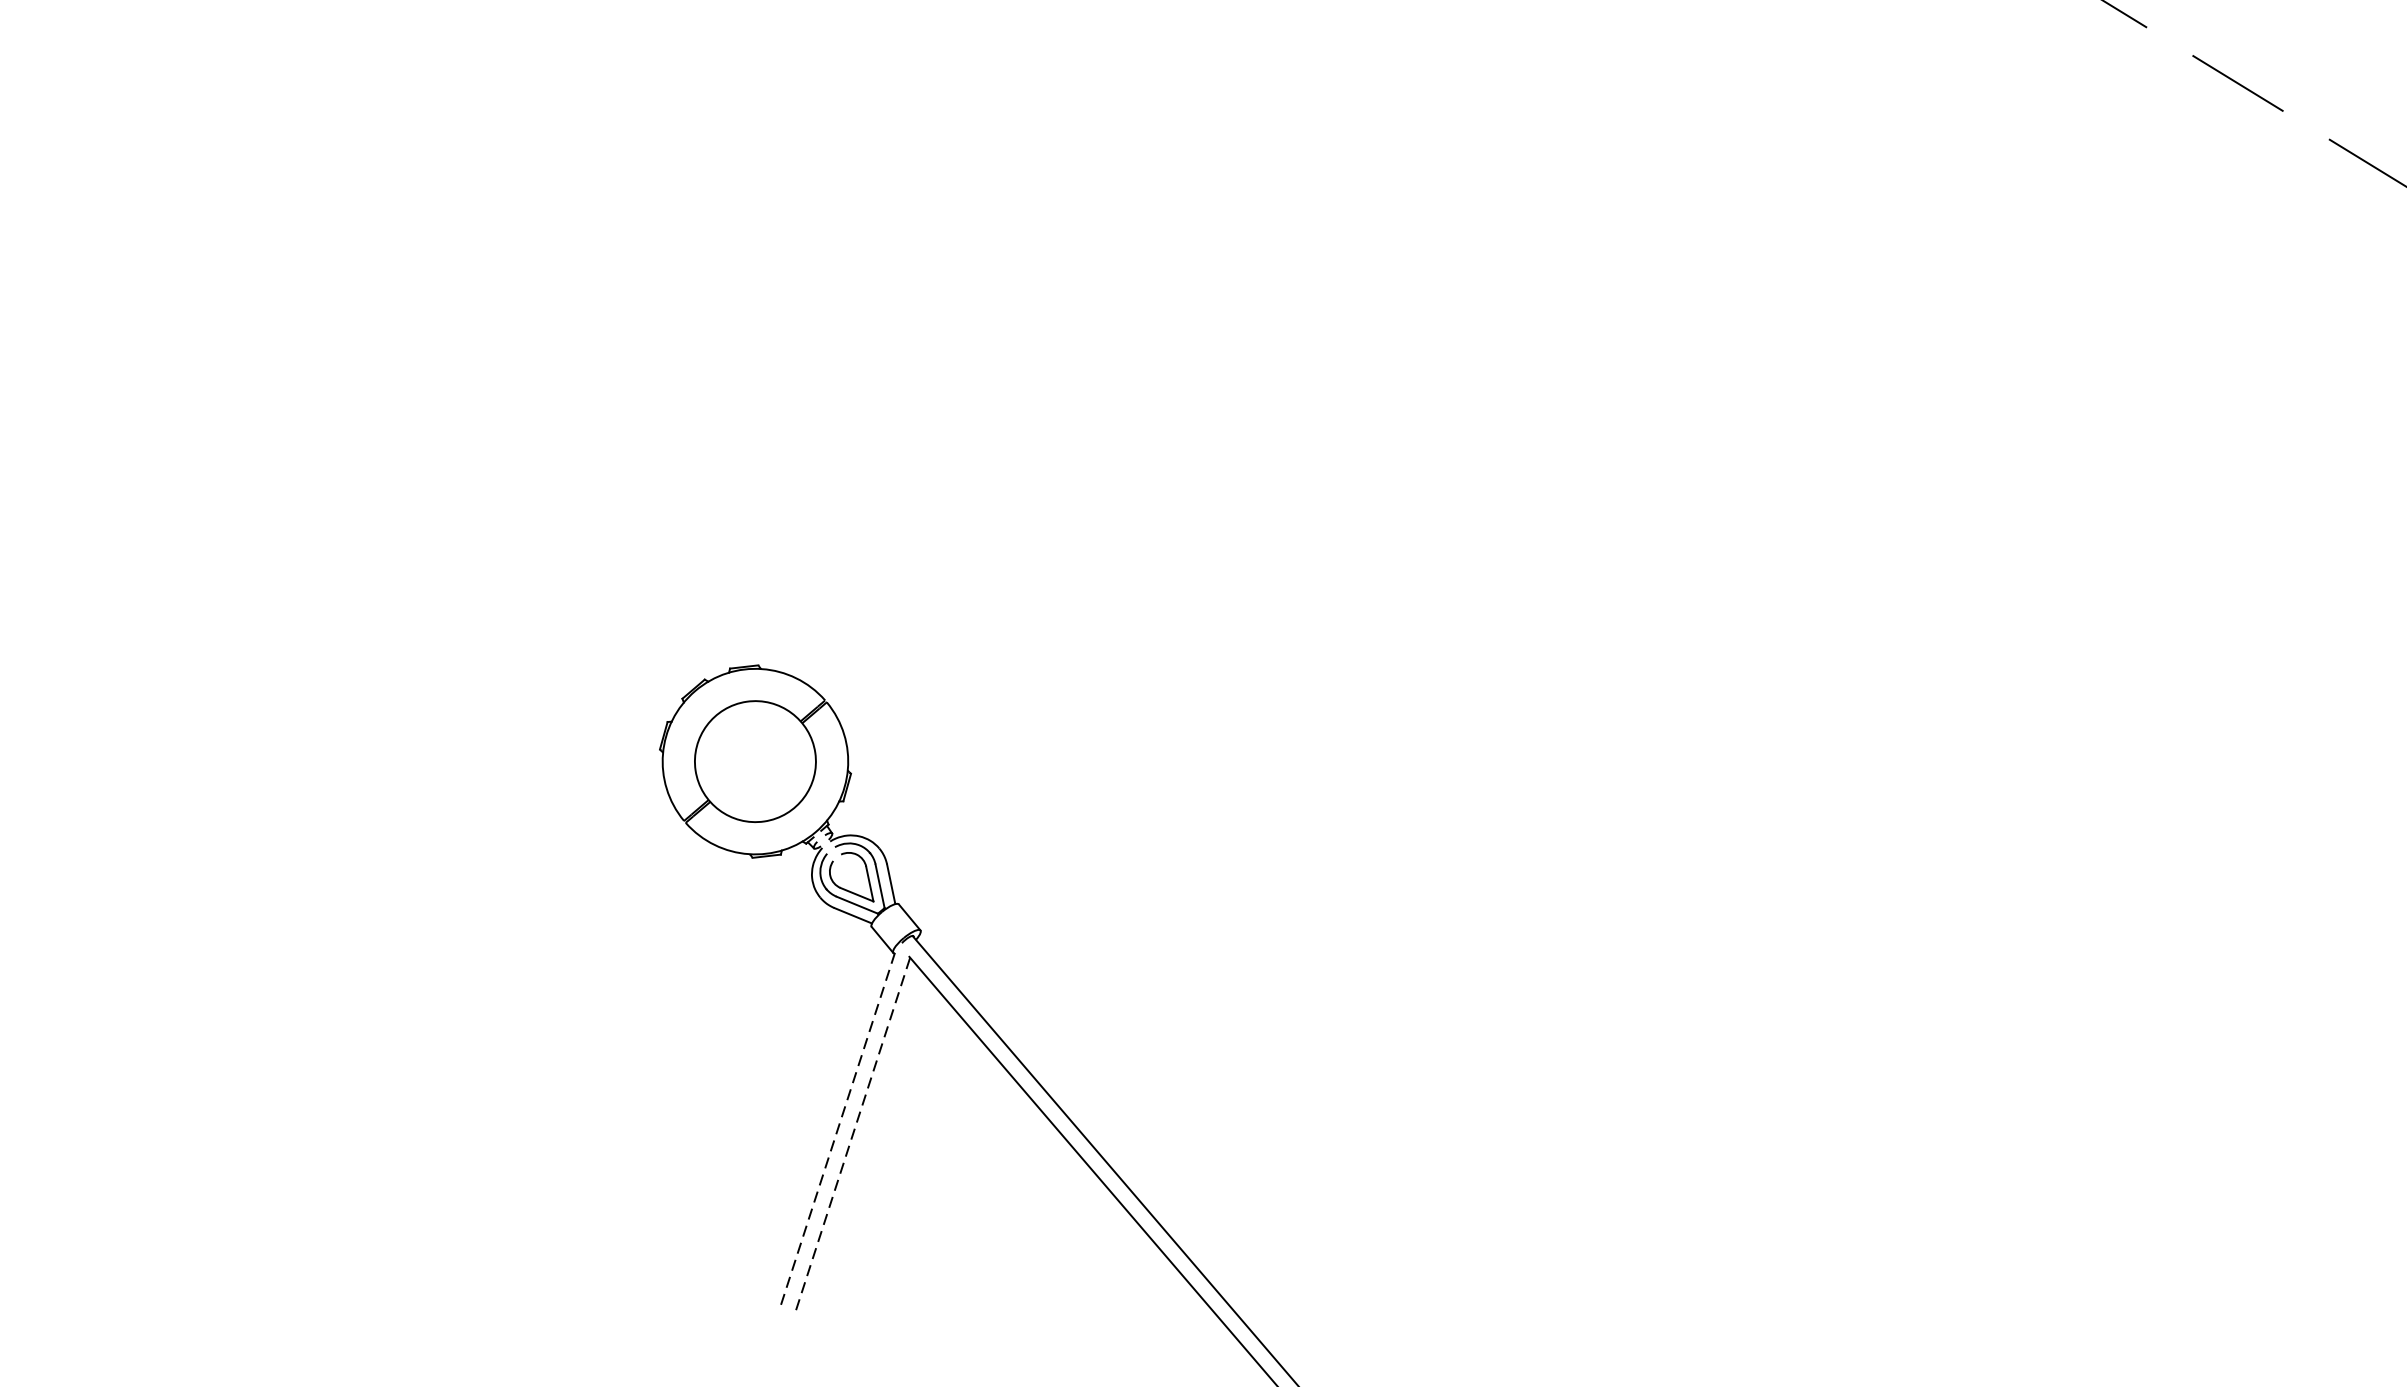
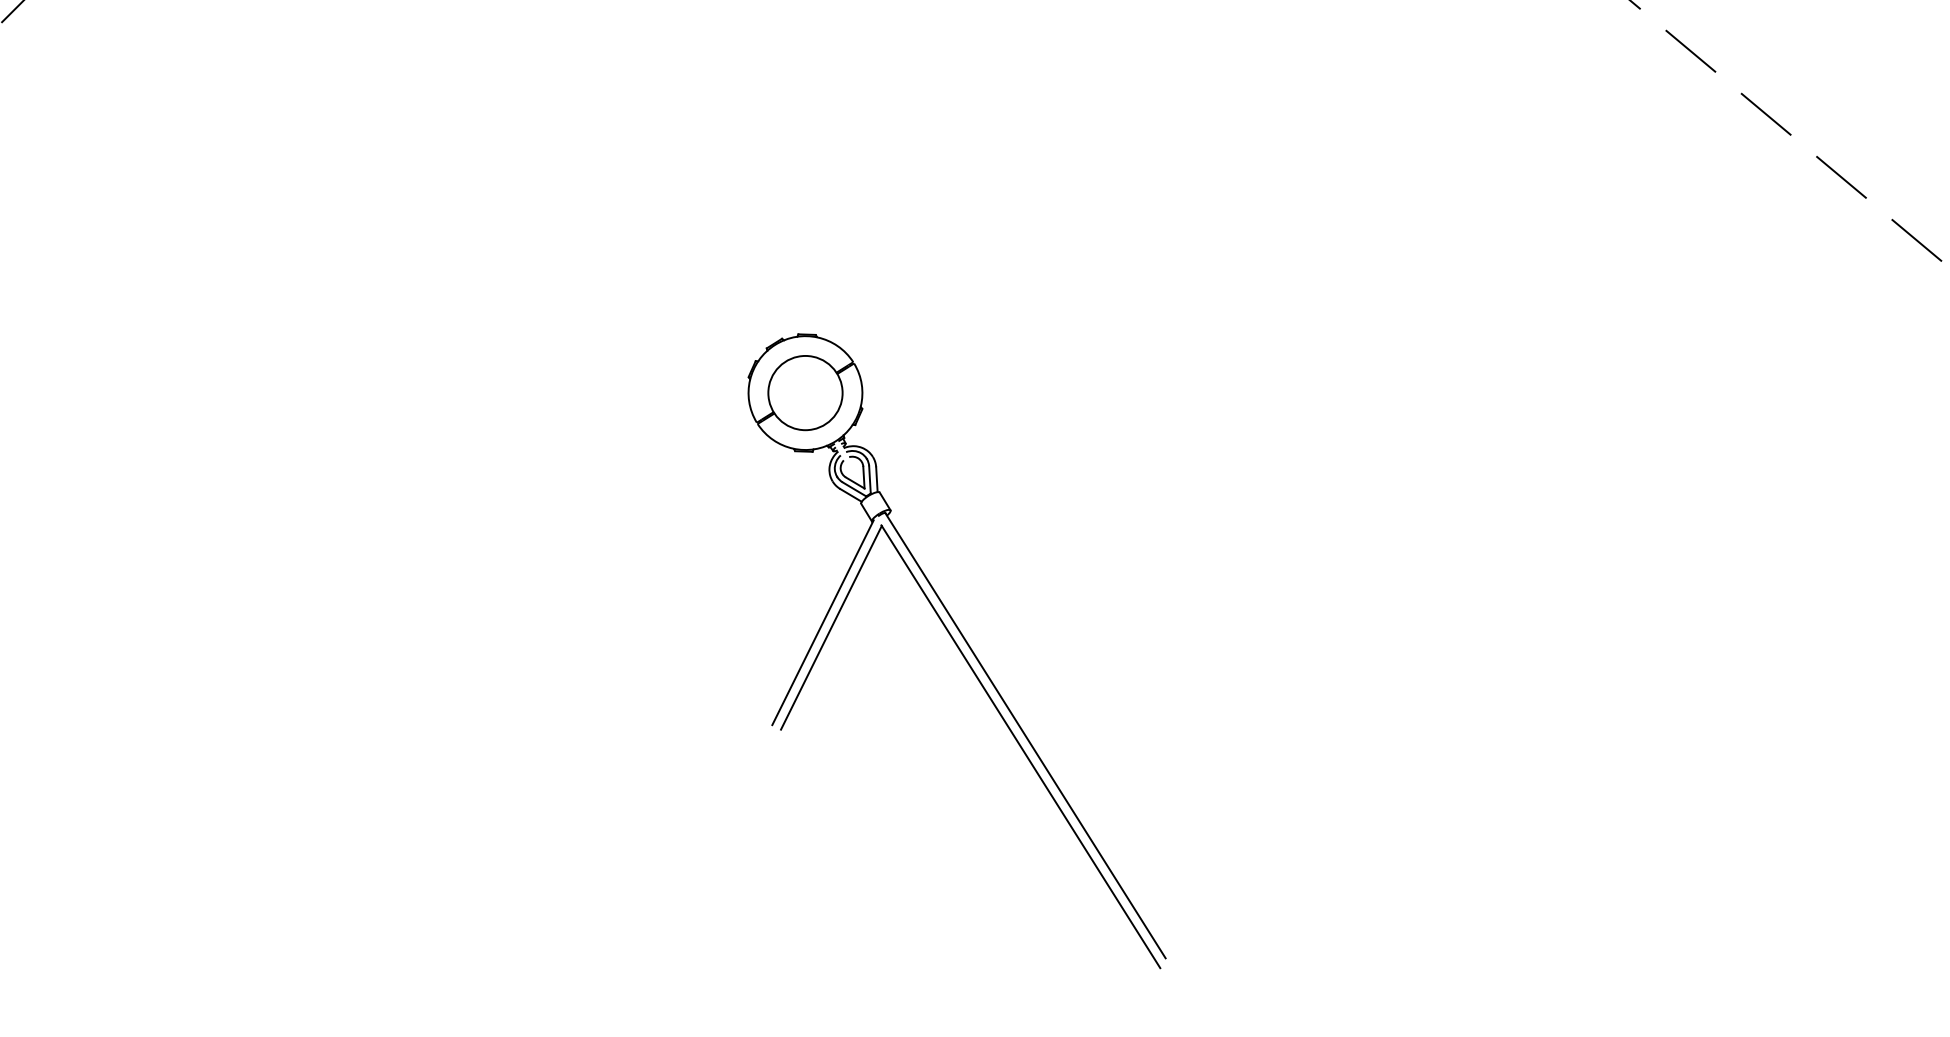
line: (839, 1127) -> (823, 622), dashed -> solid
line: (853, 1133) -> (831, 627), dashed -> solid

